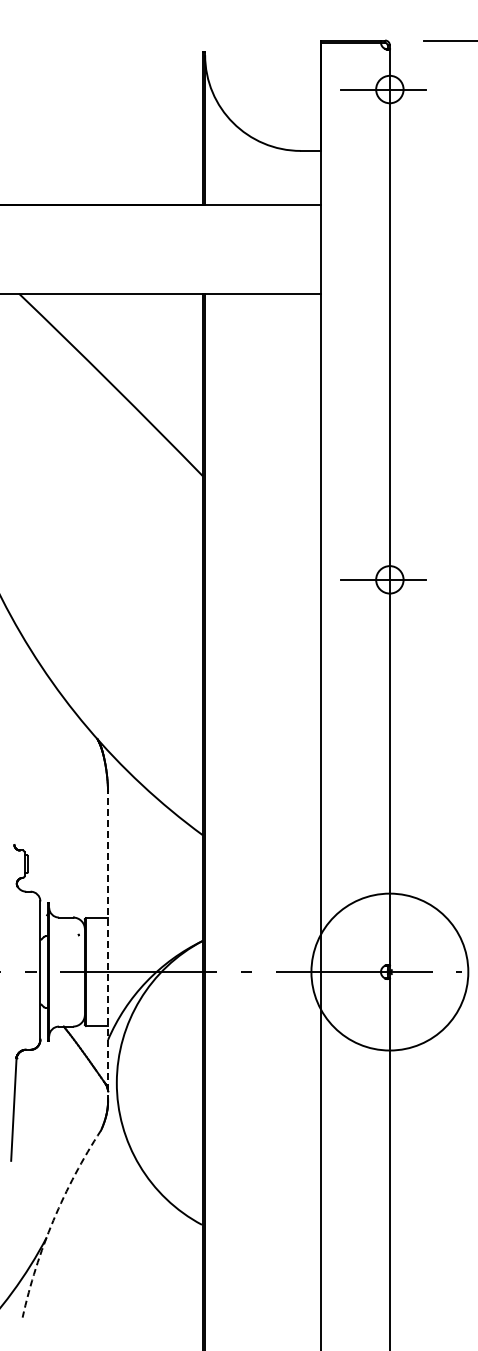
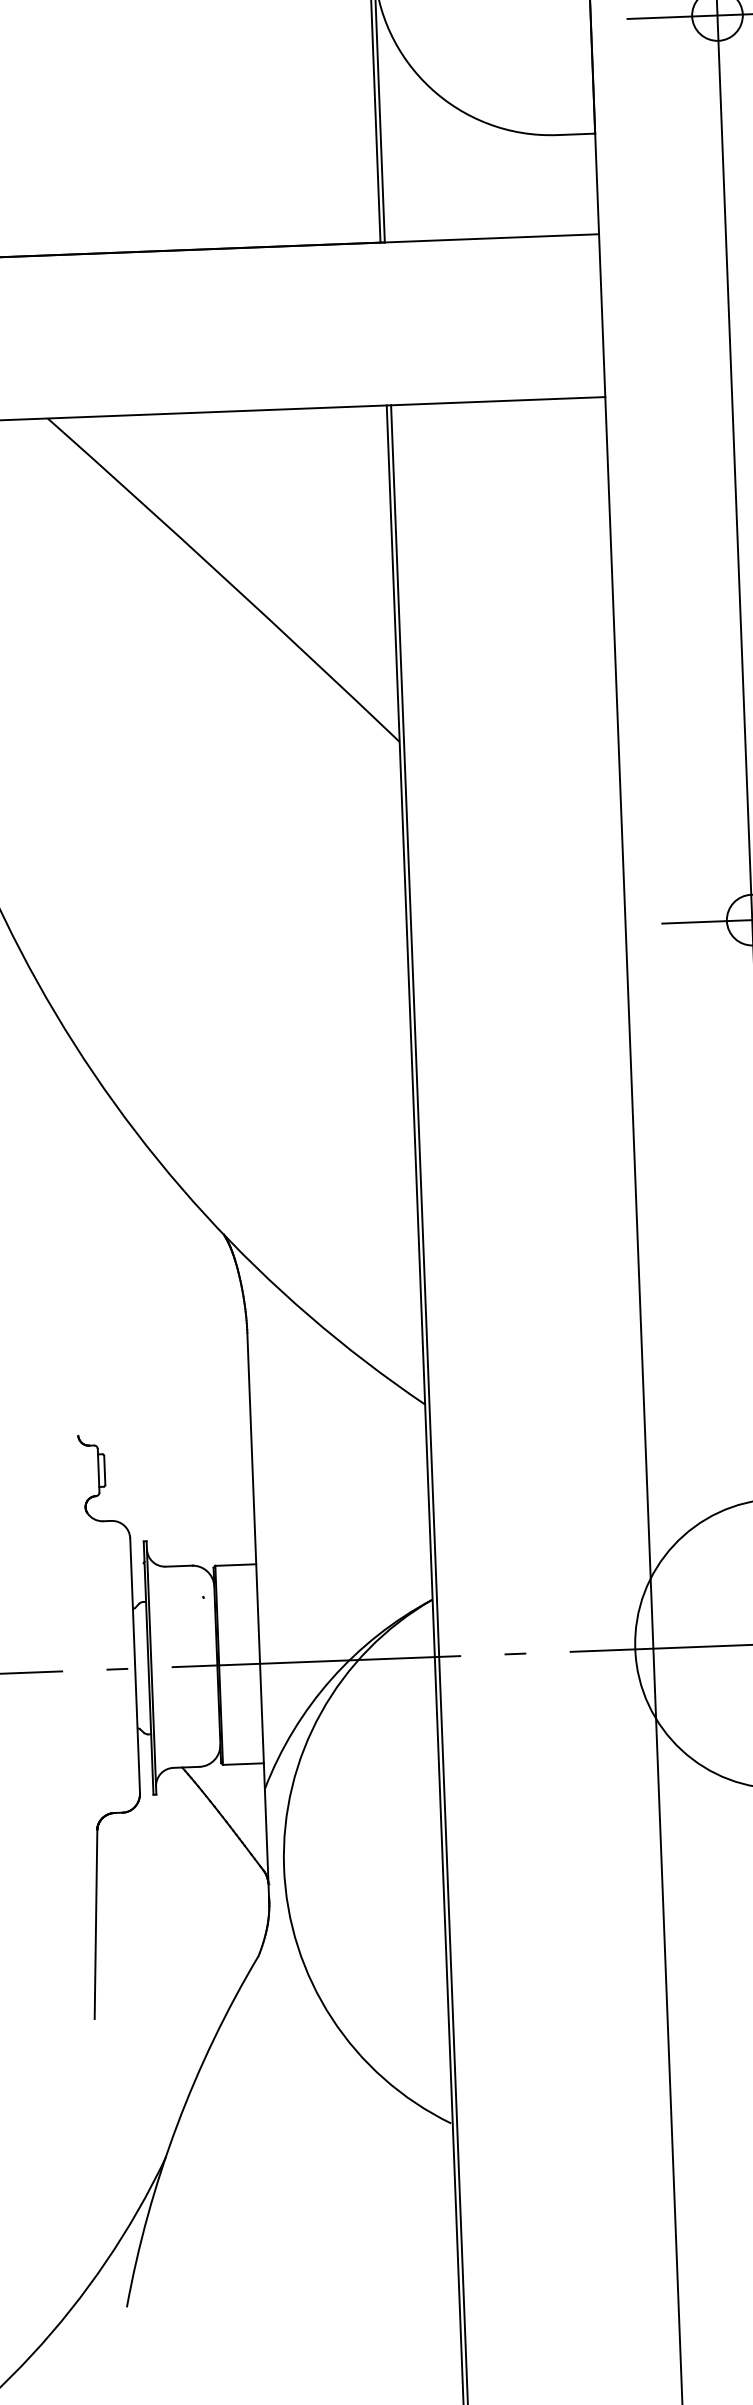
line: (108, 947) -> (259, 1618), dashed -> solid
arc: (53, 1220) -> (176, 2126), dashed -> solid

